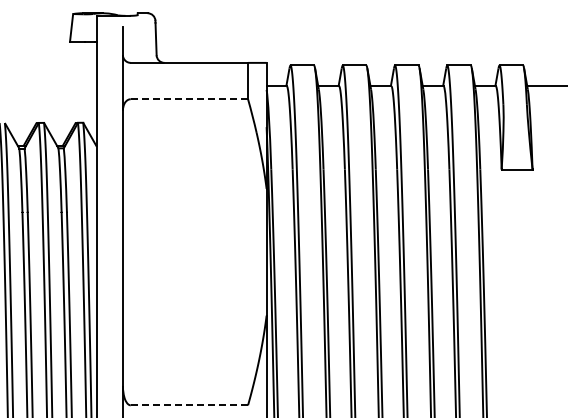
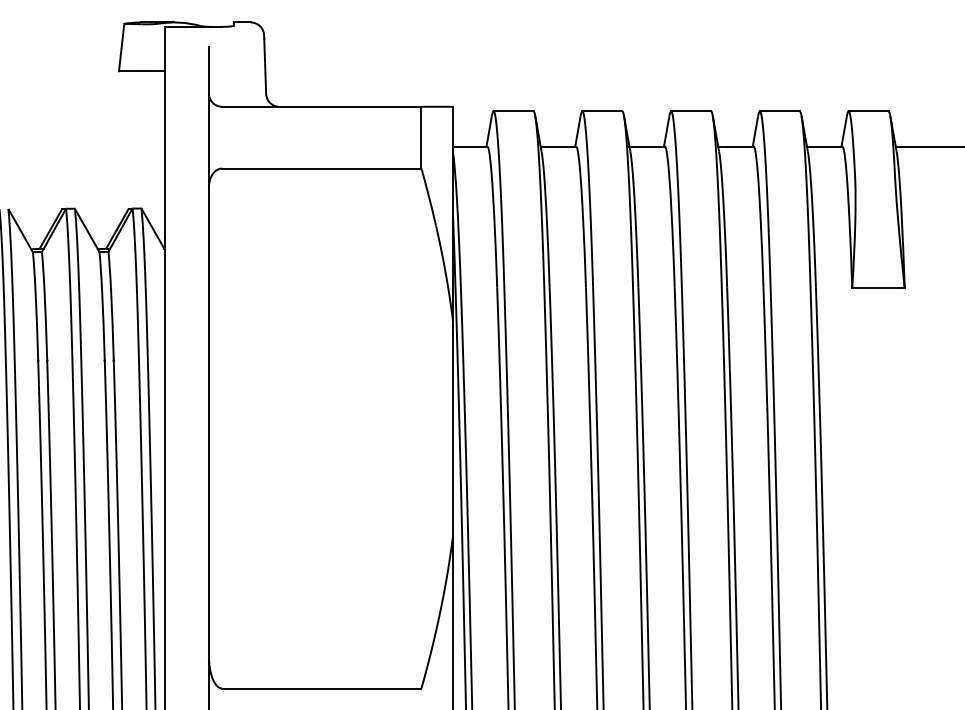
line: (189, 99) -> (321, 168), dashed -> solid
line: (189, 405) -> (321, 688), dashed -> solid

